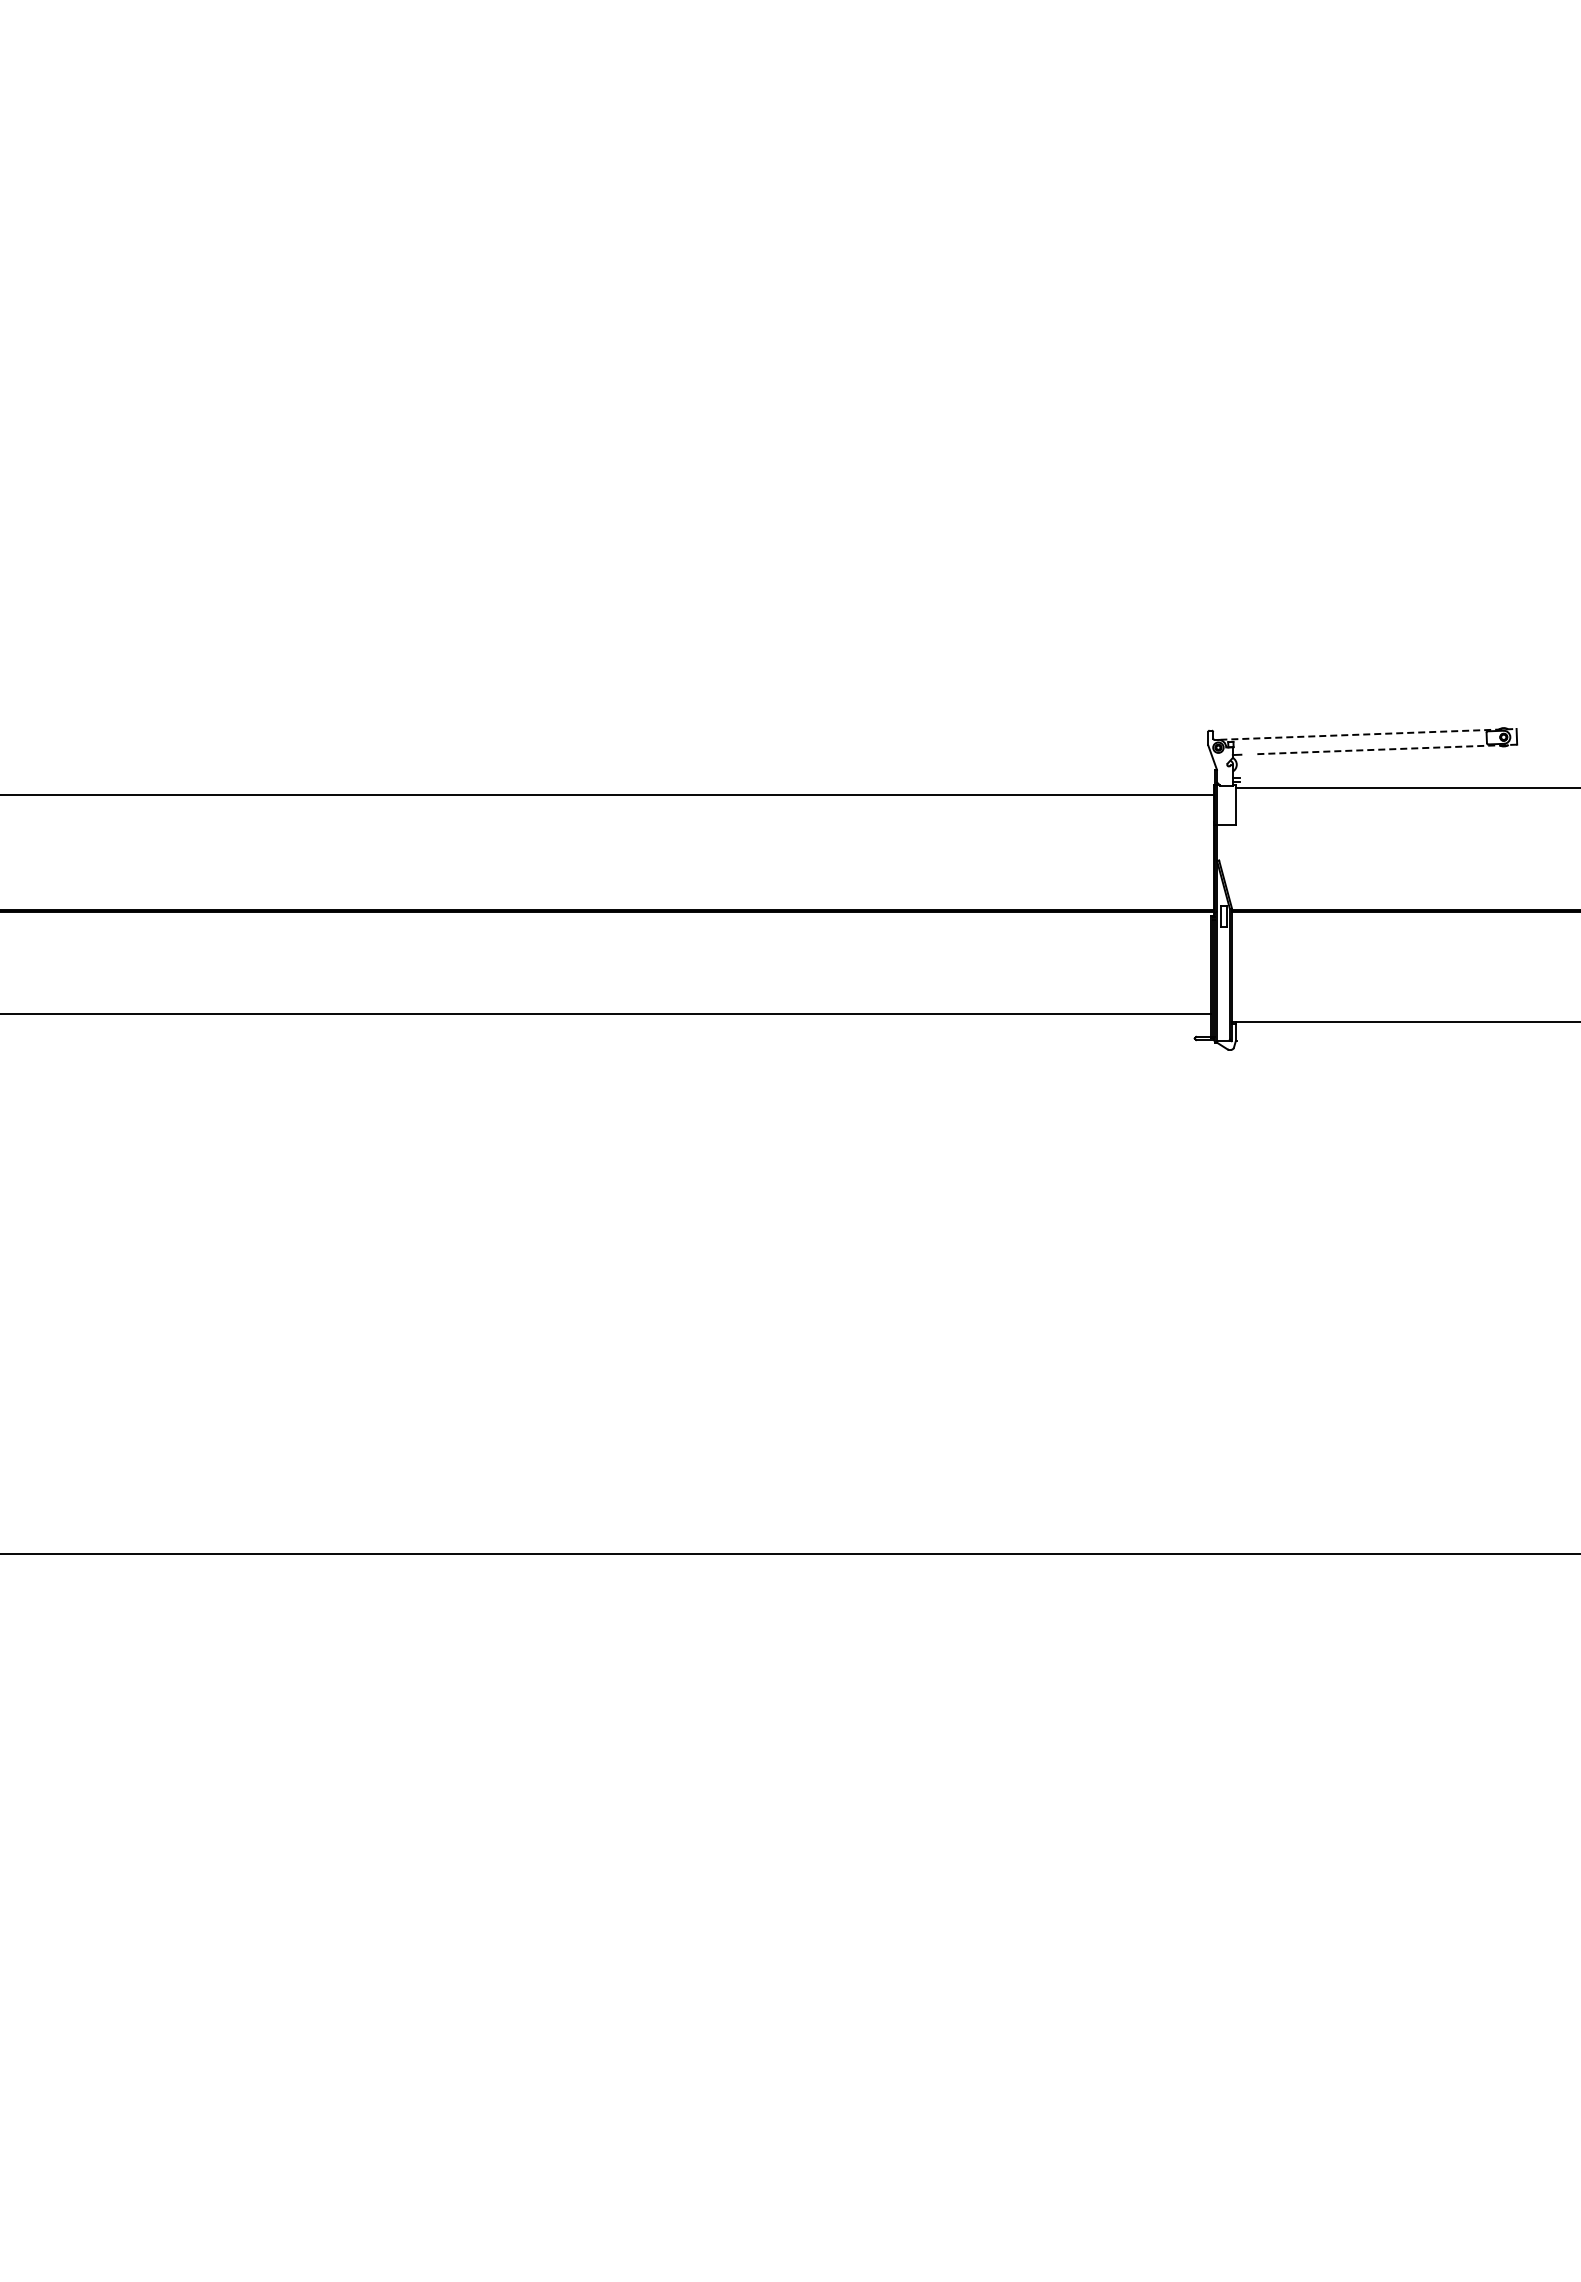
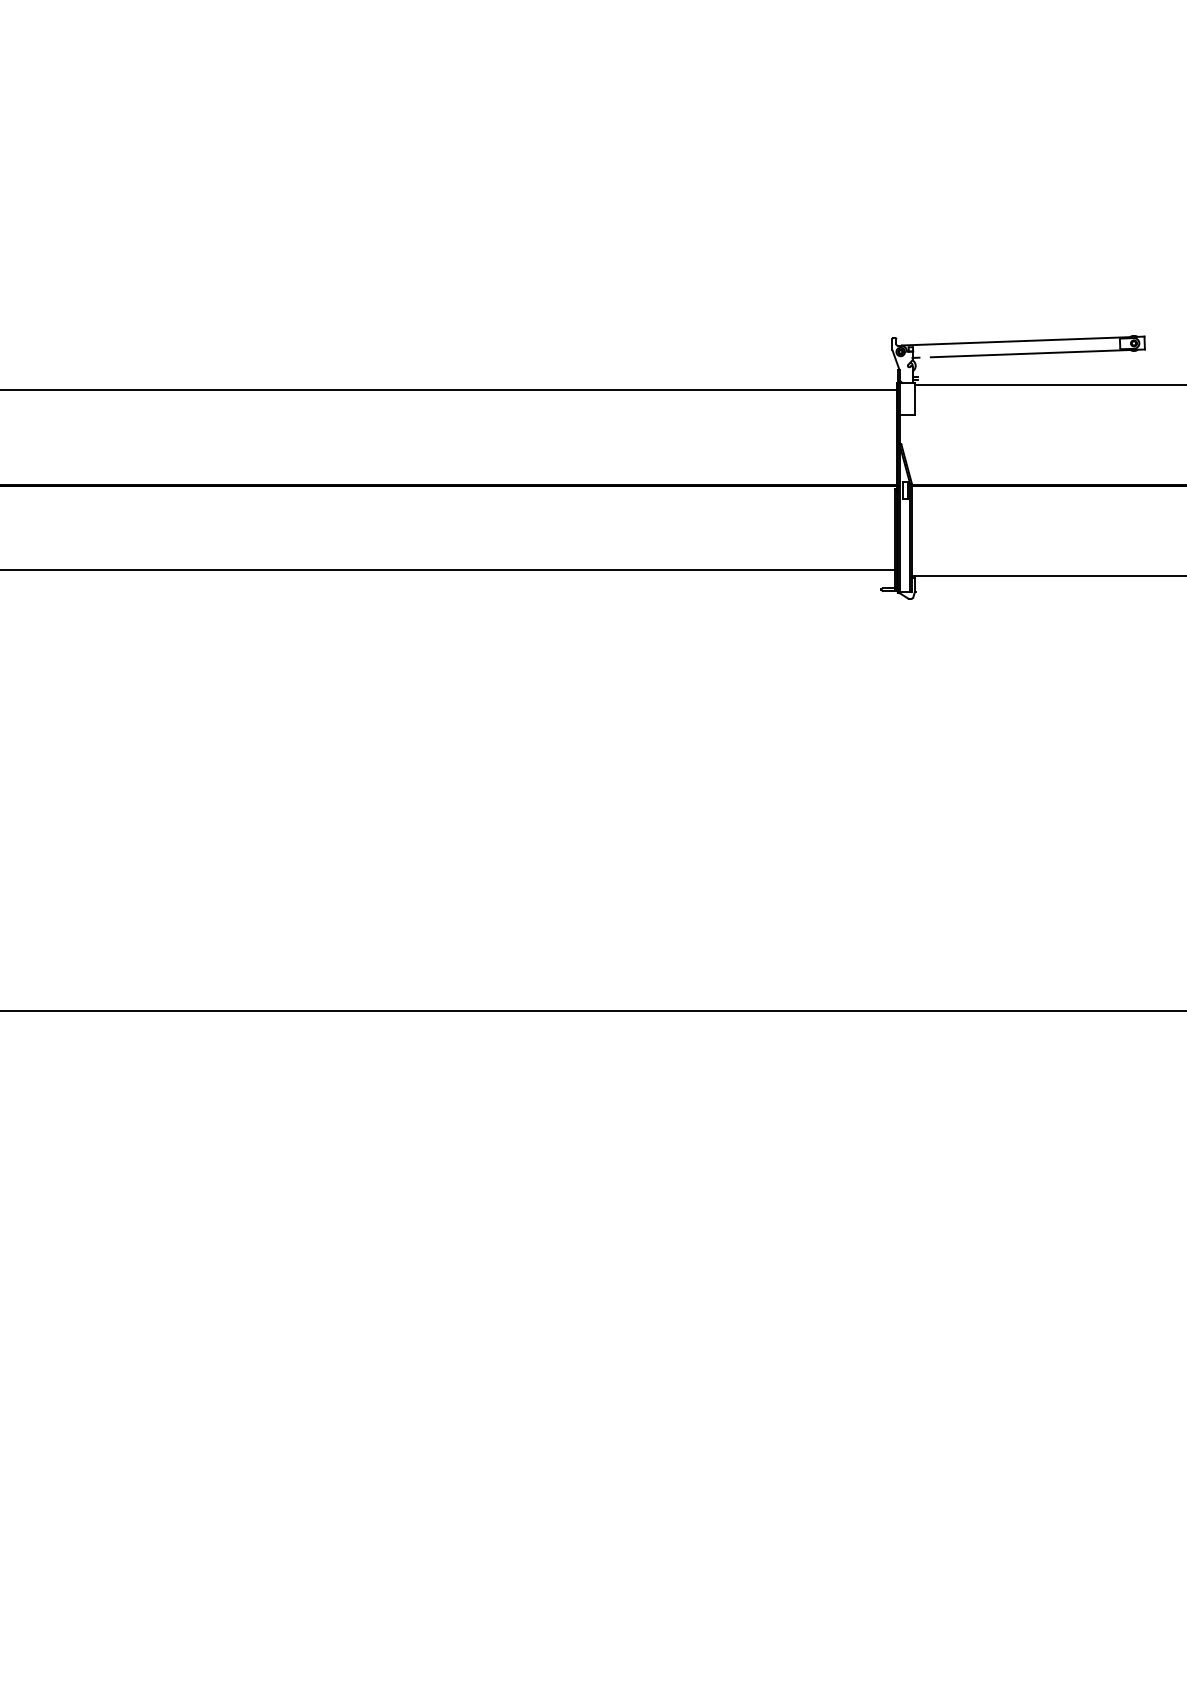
line: (1368, 734) -> (1023, 341), dashed -> solid
line: (1385, 749) -> (1037, 353), dashed -> solid

